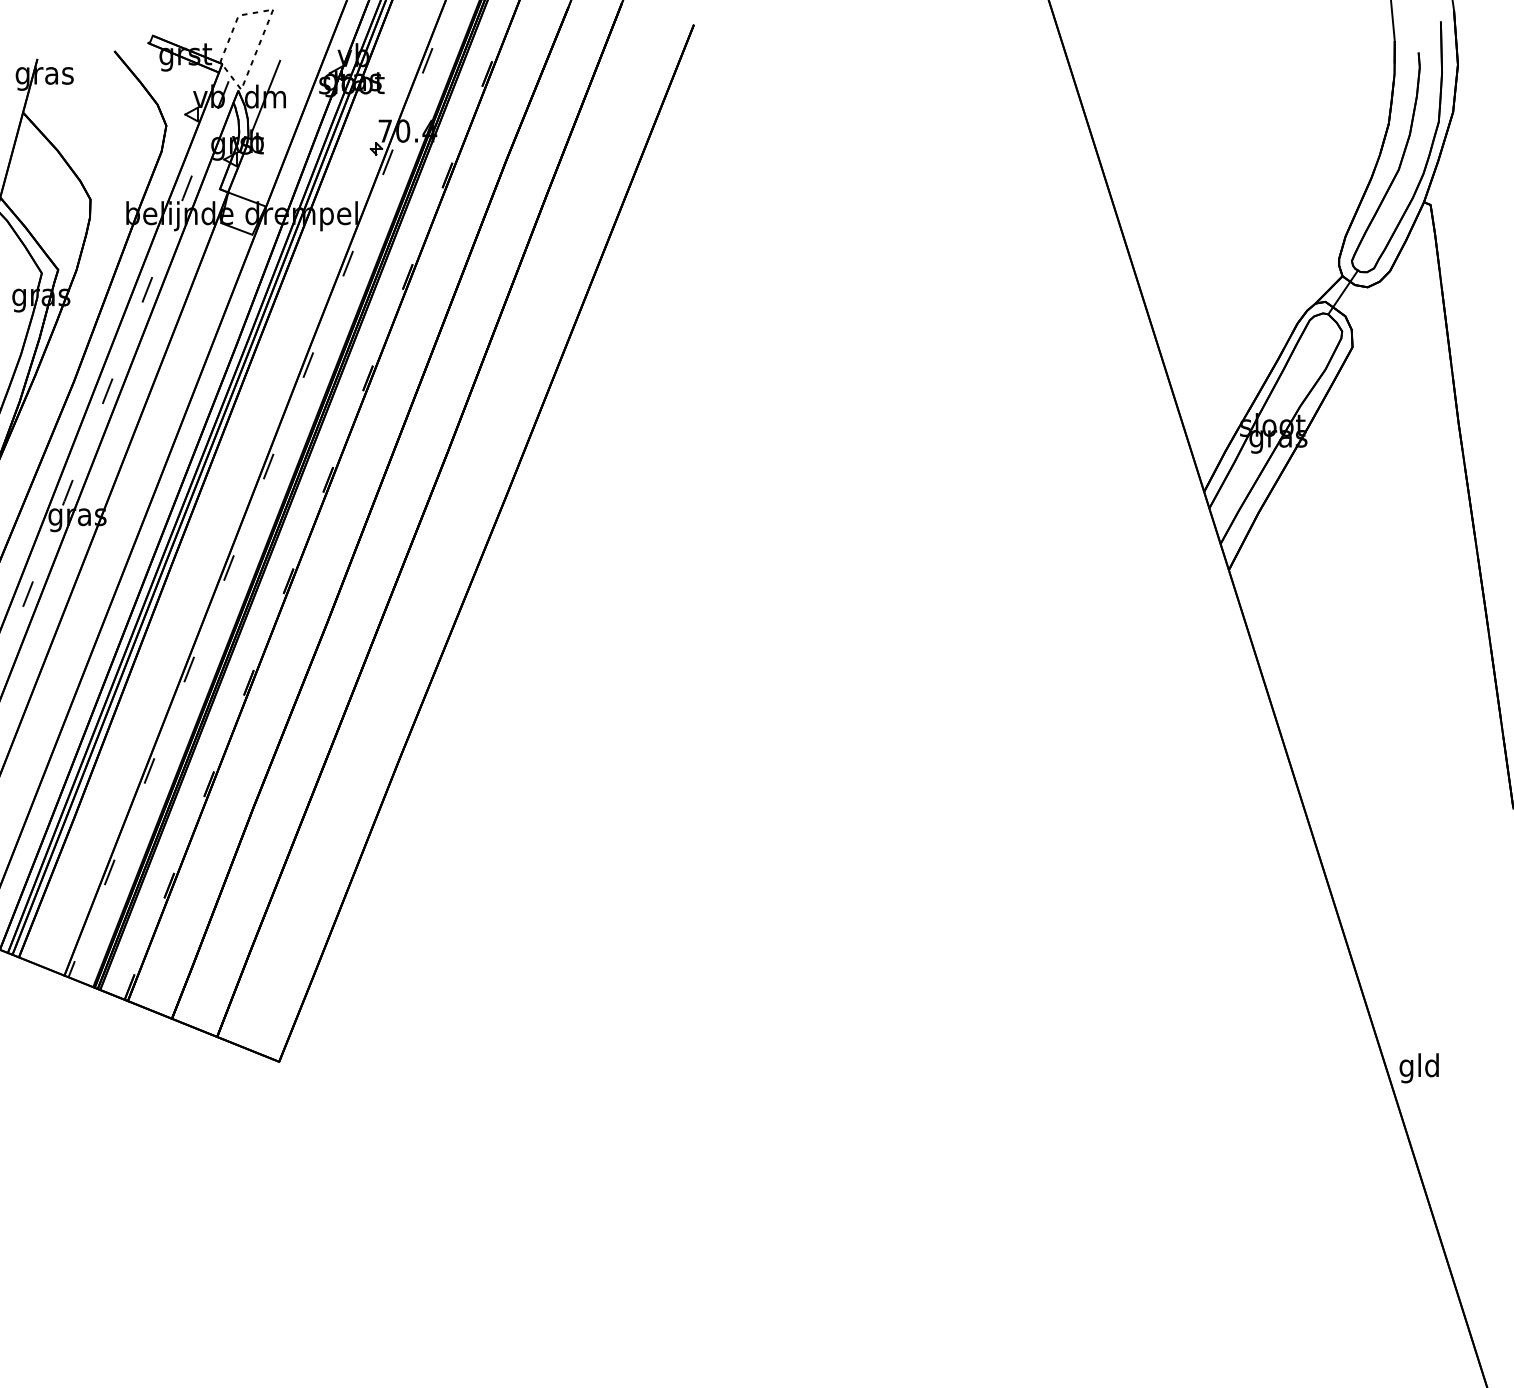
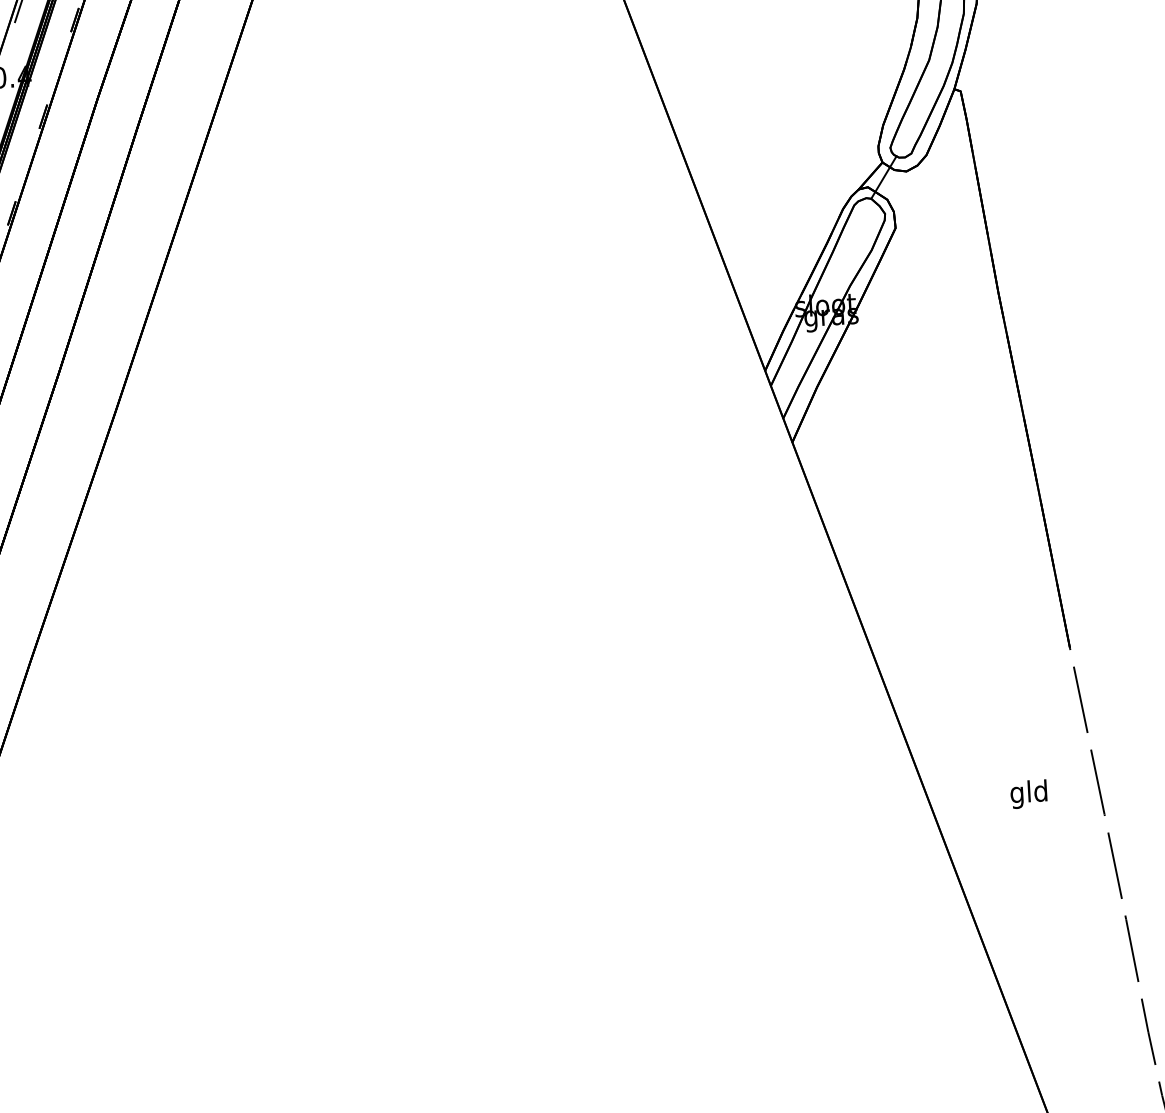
text: (1418, 1068) -> (1028, 794), moved

